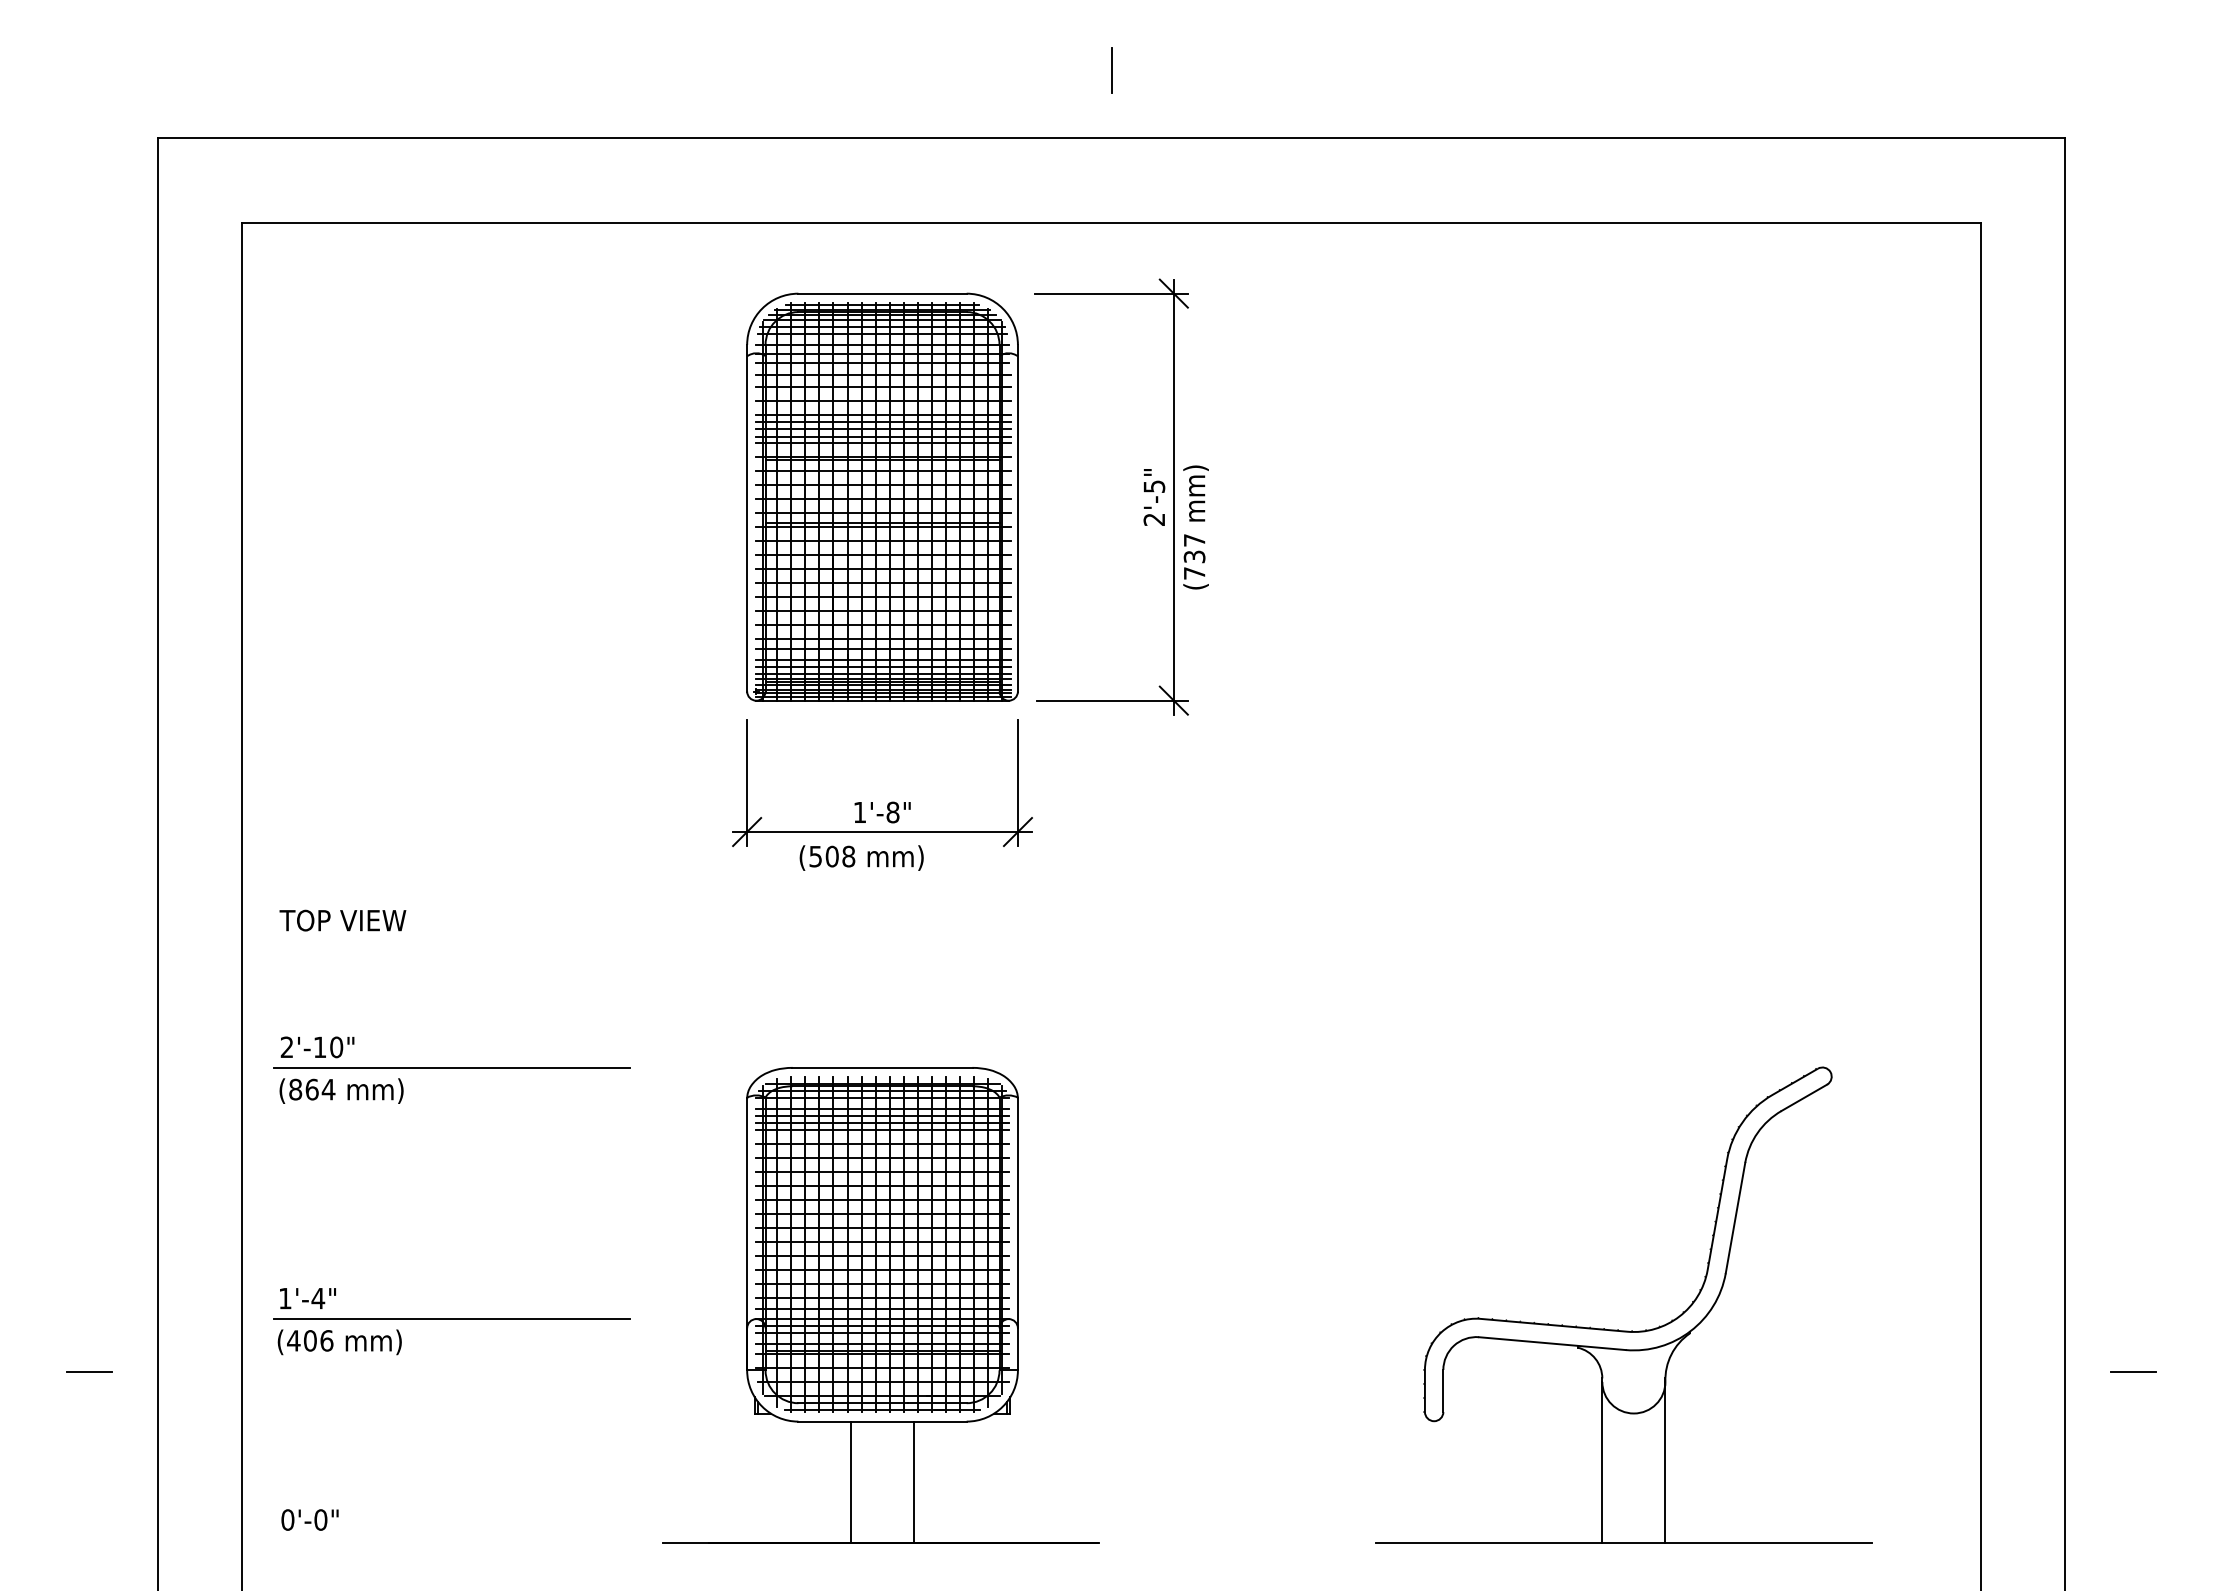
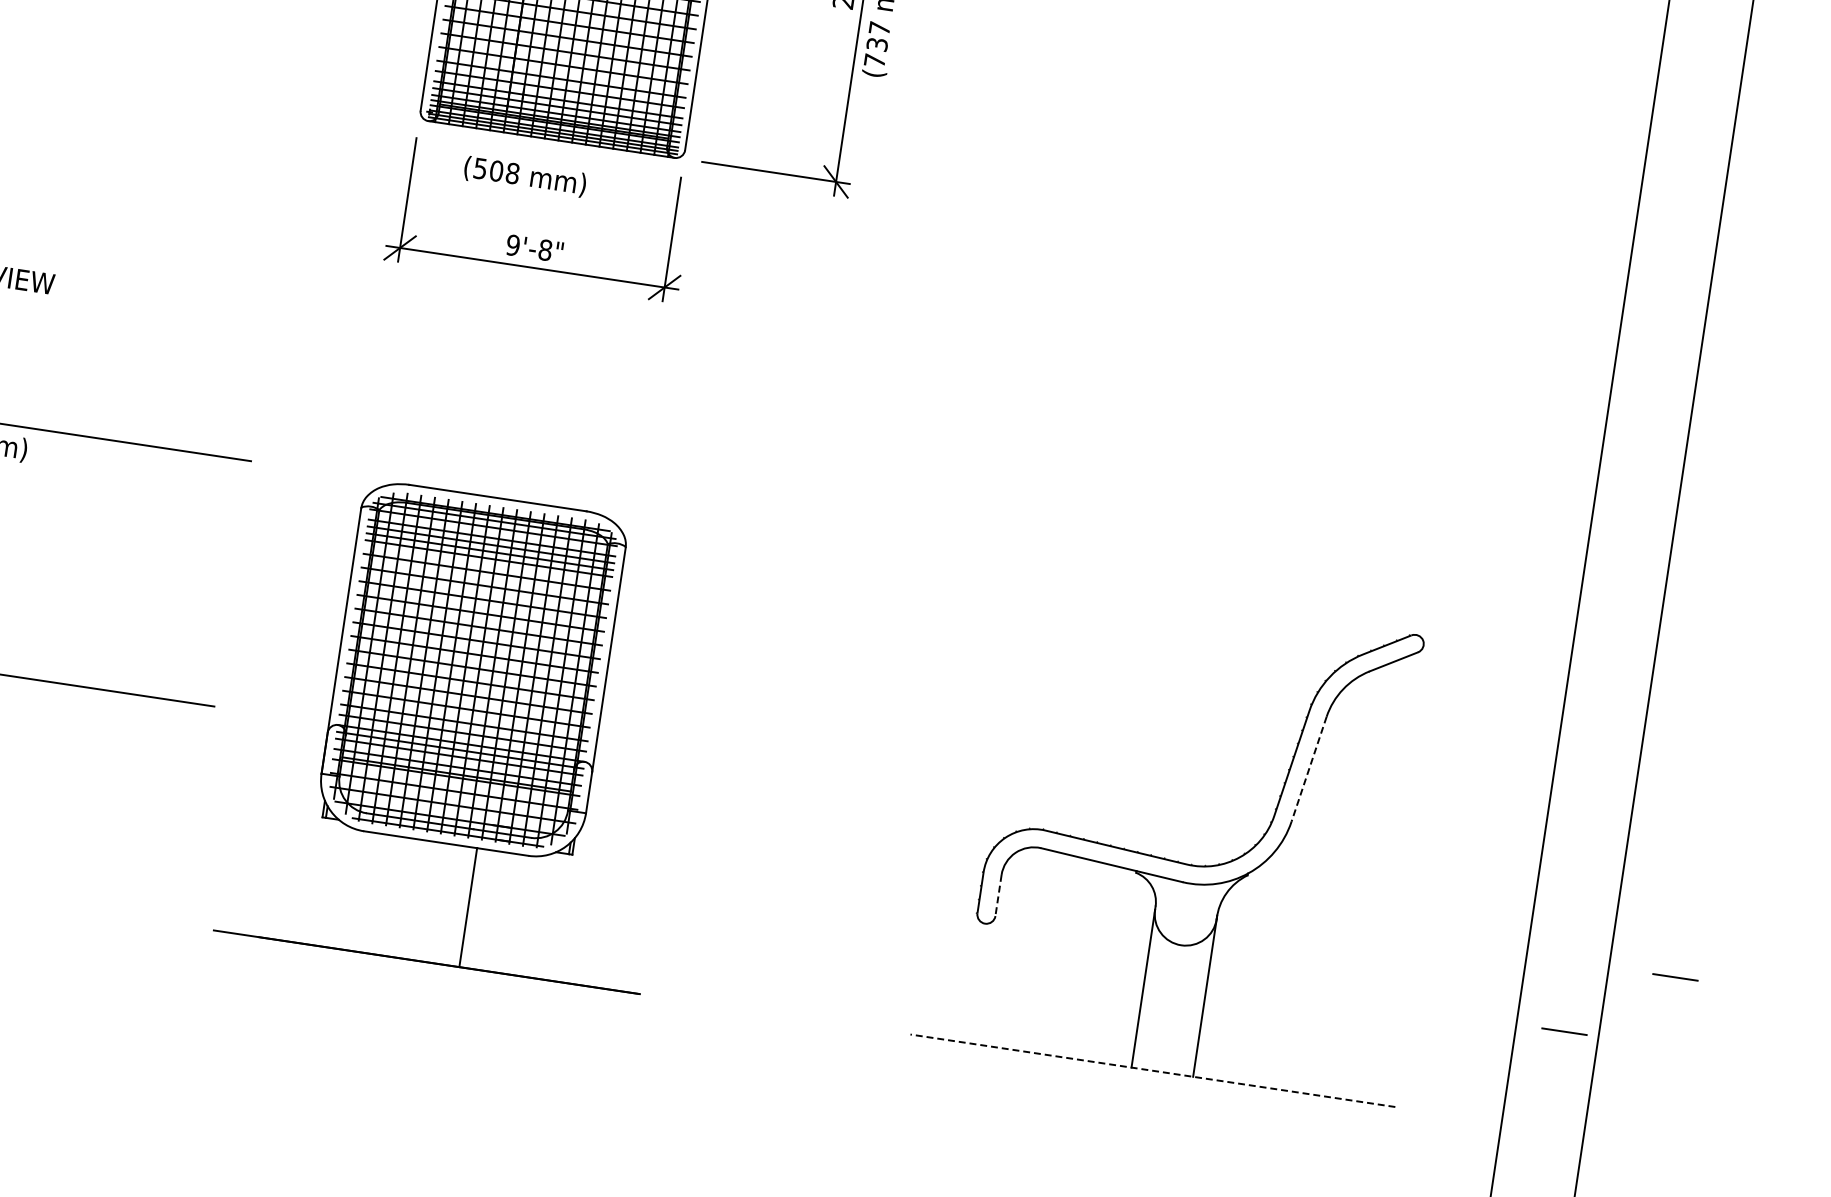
text: (859, 812) -> (512, 245), 1'-8" -> 9'-8"
text: (861, 857) -> (525, 176), moved
line: (1735, 1218) -> (1309, 769), solid -> dashed
line: (1443, 1391) -> (998, 896), solid -> dashed
line: (2030, 1442) -> (1564, 1031), added
line: (851, 1482) -> (407, 898), removed
line: (1623, 1543) -> (1152, 1070), solid -> dashed

